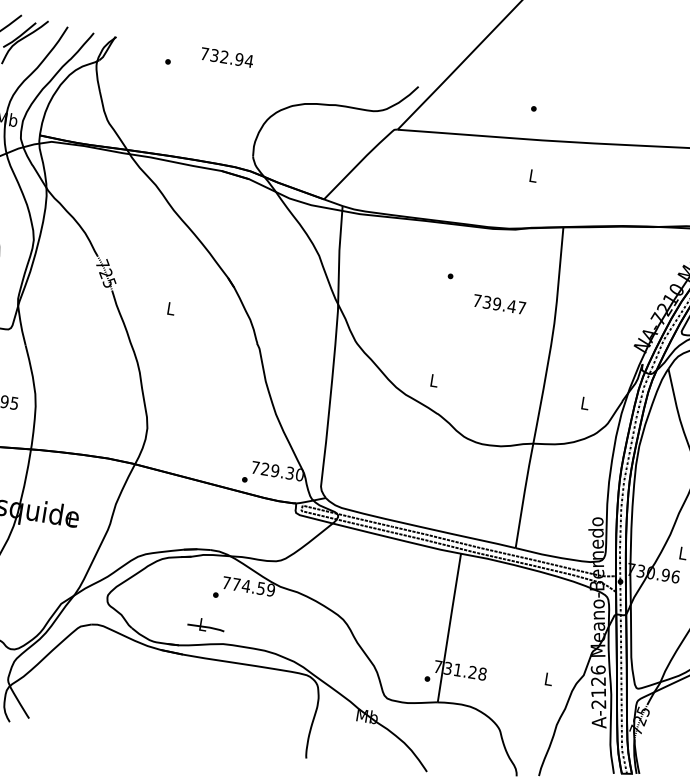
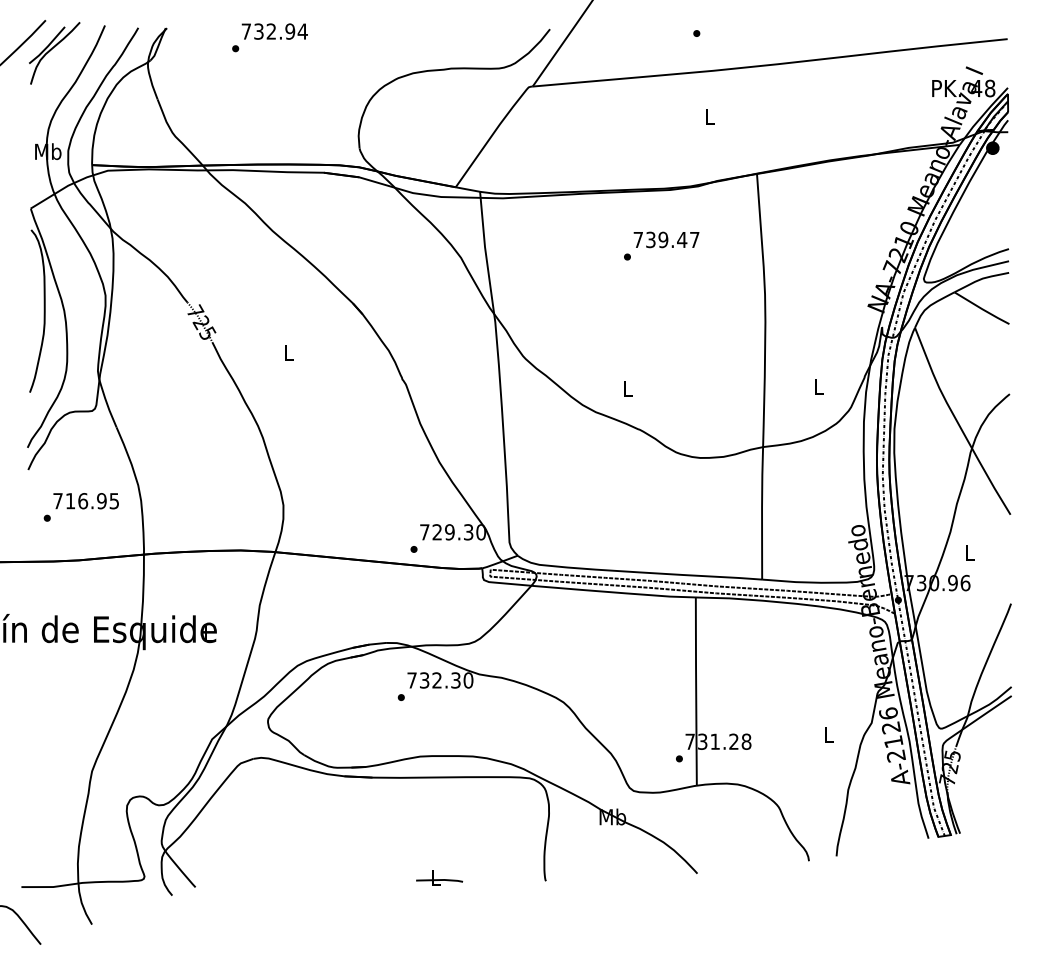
text: (226, 57) -> (274, 31), moved
text: (499, 304) -> (666, 239), moved
text: (253, 587) -> (446, 680), 774.59 -> 732.30
part: (206, 625) -> (439, 877), moved

